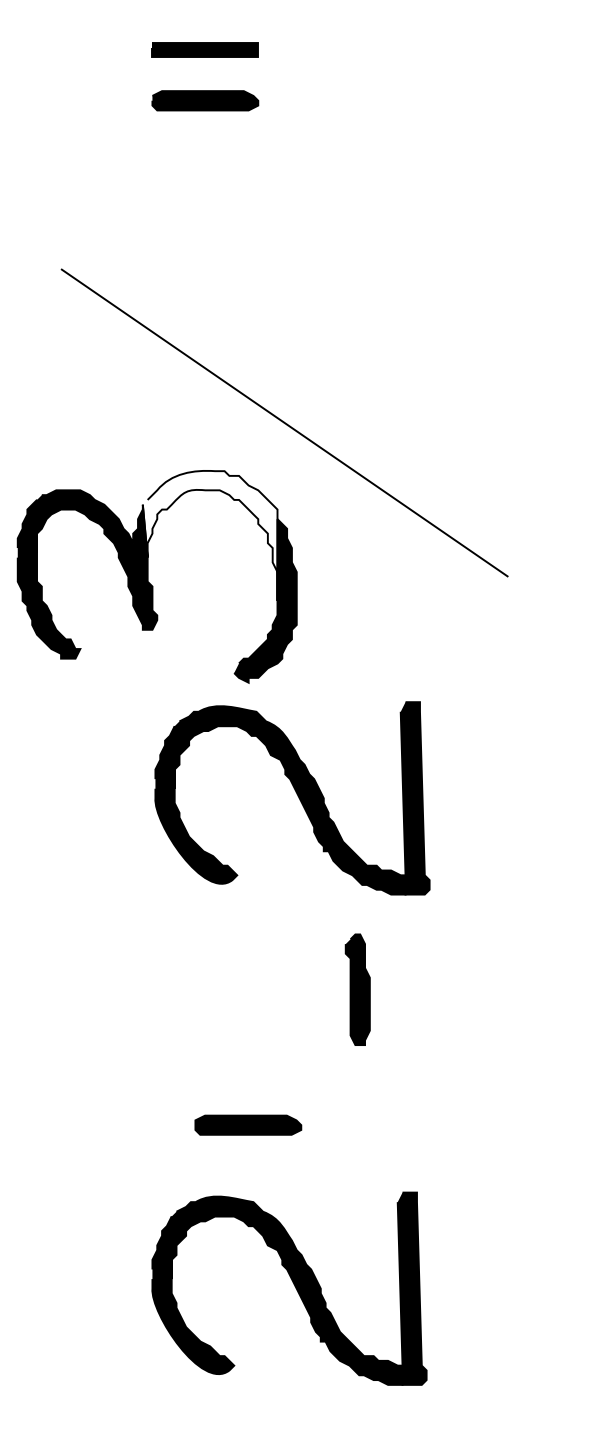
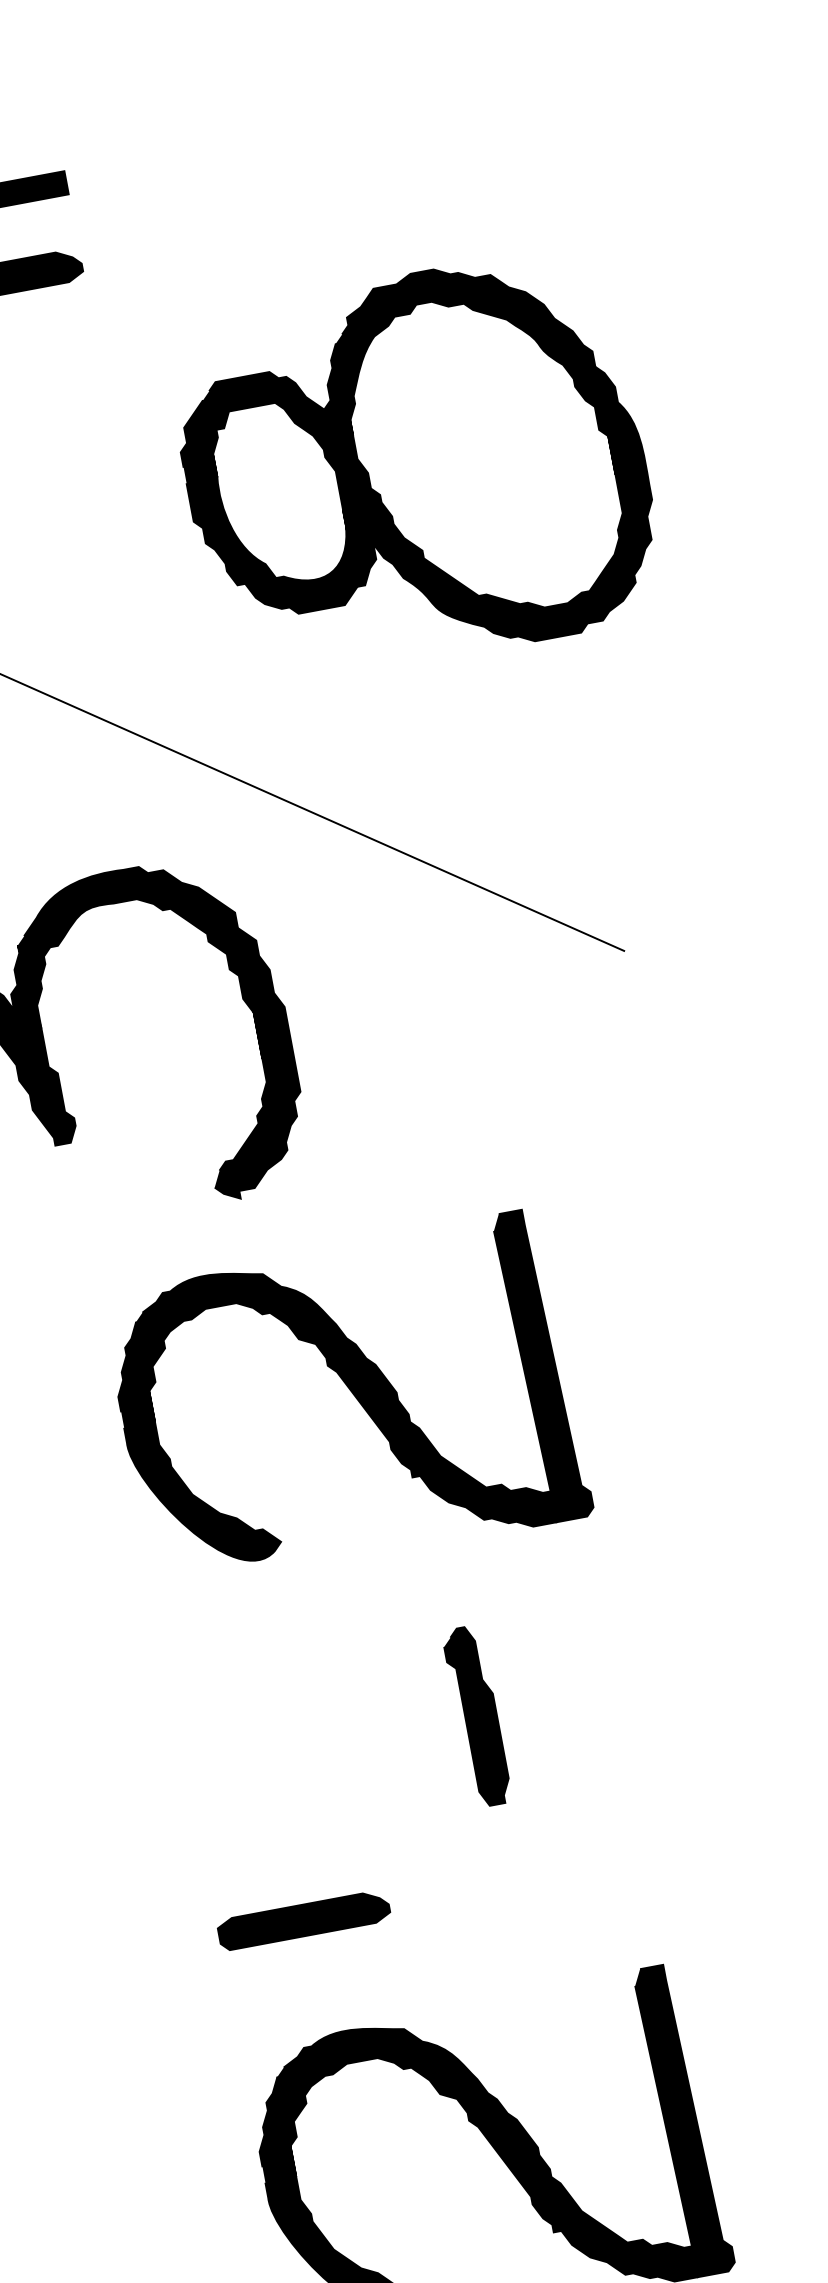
part: (435, 261) -> (413, 467), added
fill: (209, 535) -> (133, 974), added
part: (292, 798) -> (346, 1402), moved
part: (357, 989) -> (476, 1716), moved
part: (248, 1124) -> (304, 1919), moved

